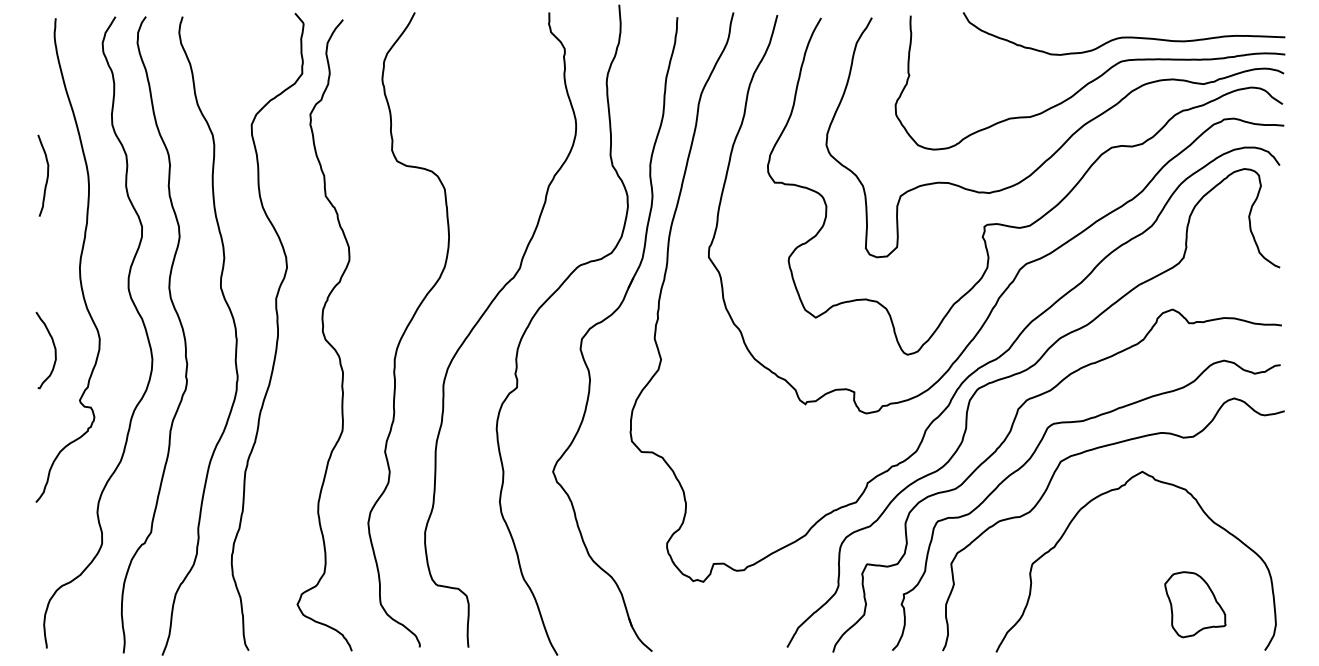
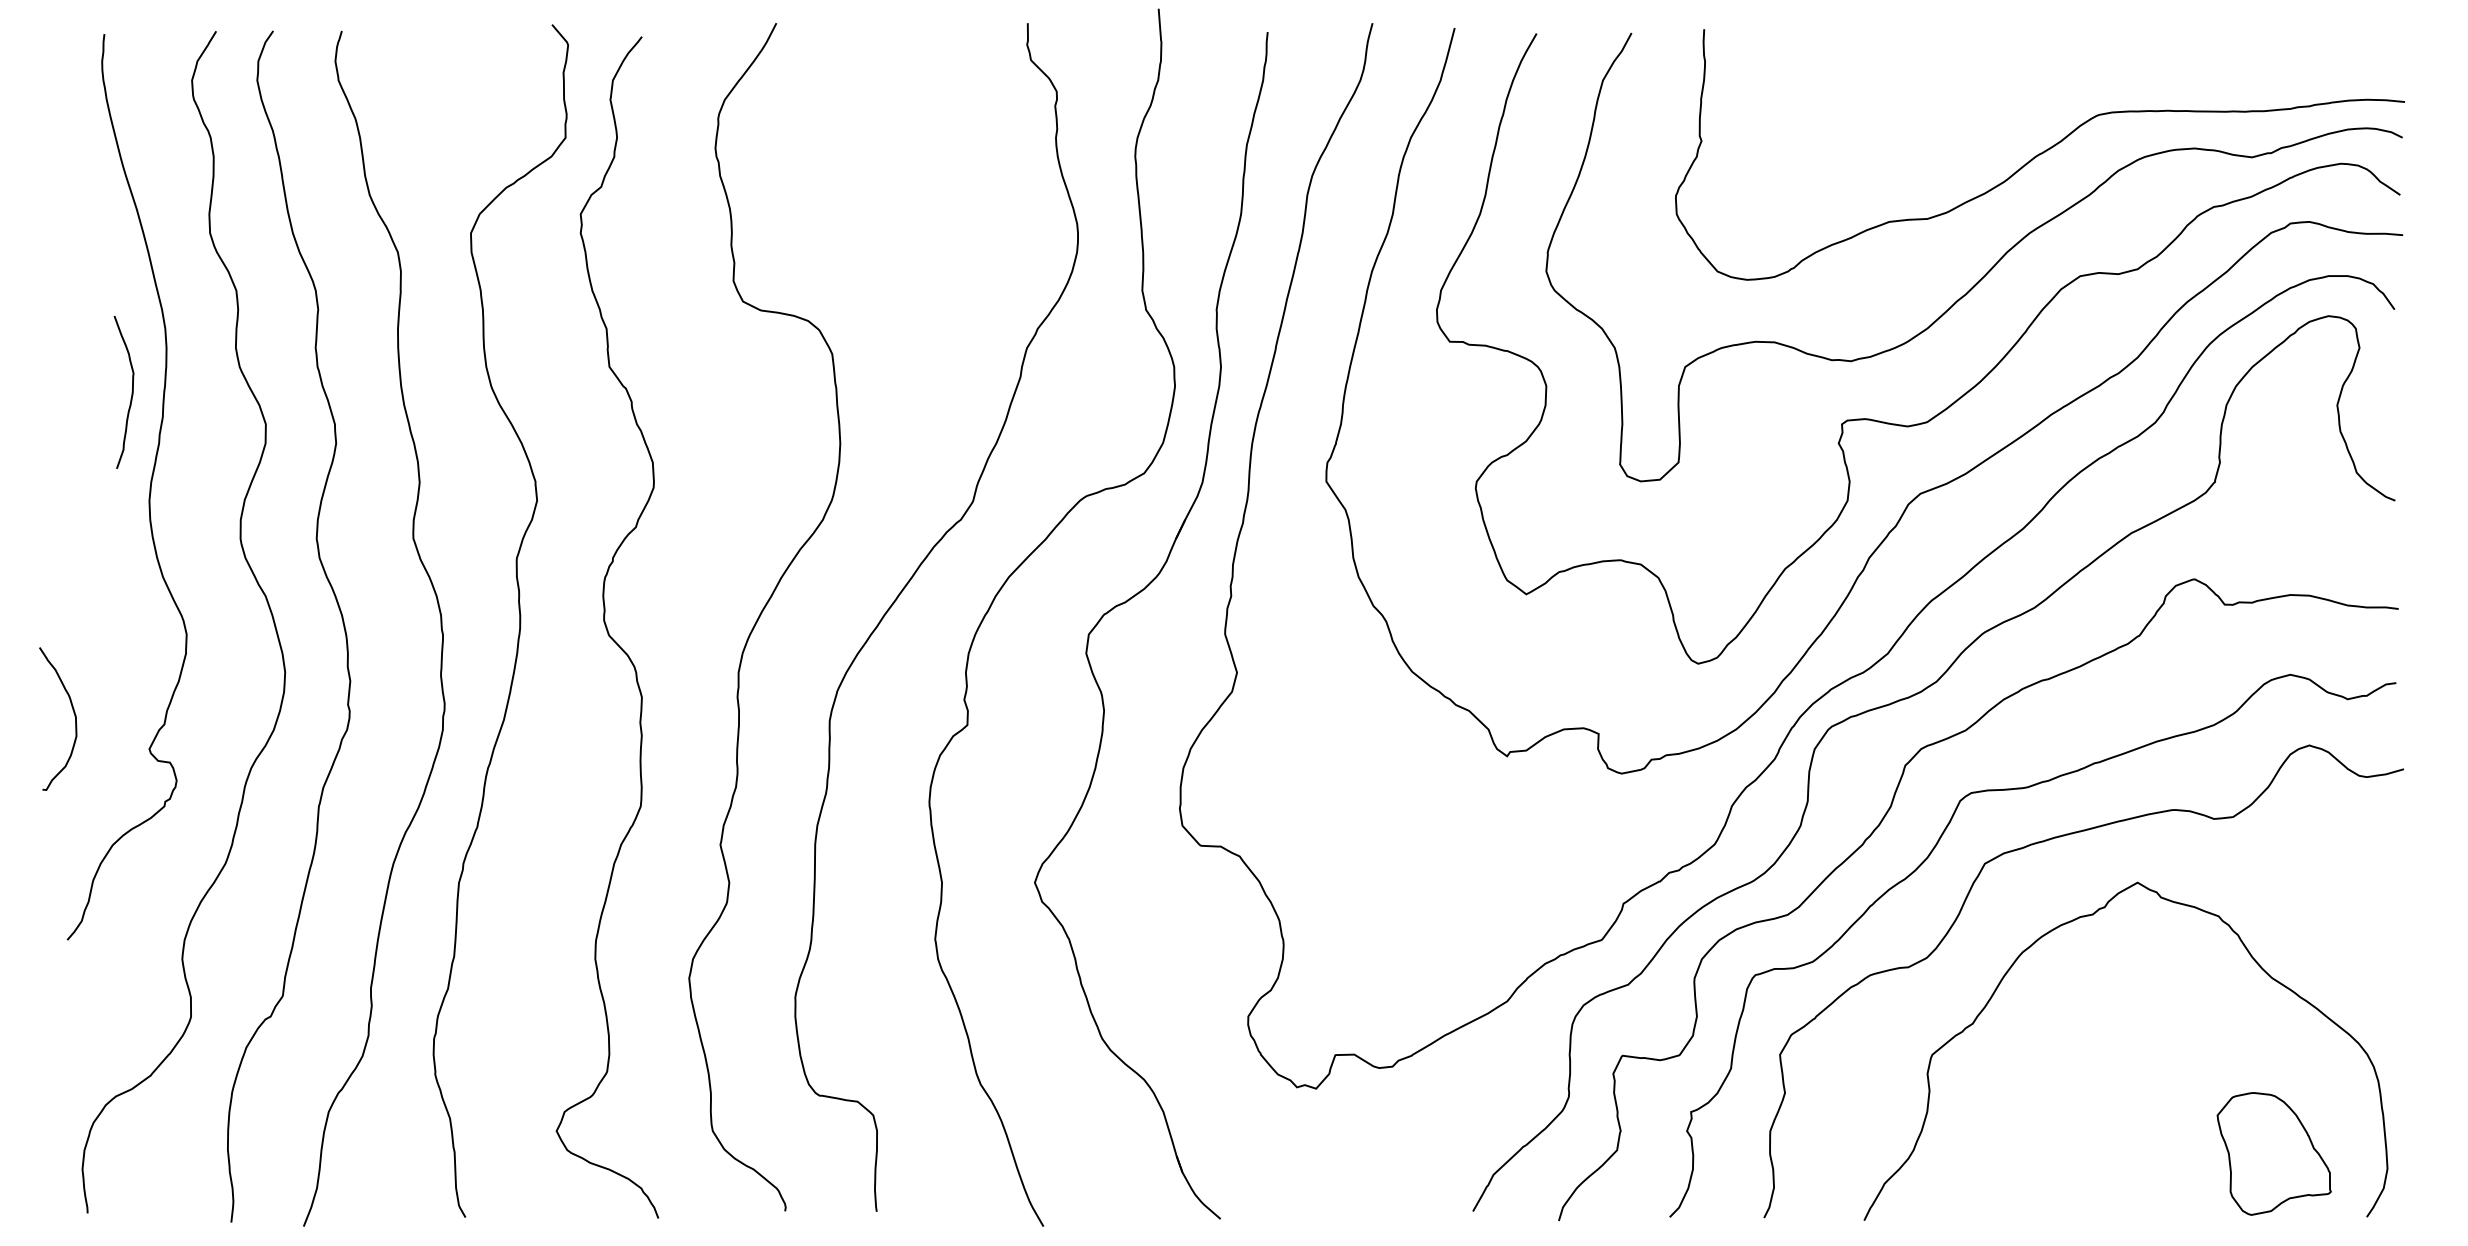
curve: (1123, 36) -> (2102, 68), removed
curve: (46, 177) -> (129, 395), moved
curve: (53, 346) -> (71, 711), moved
part: (1195, 604) -> (2274, 1153), moved

